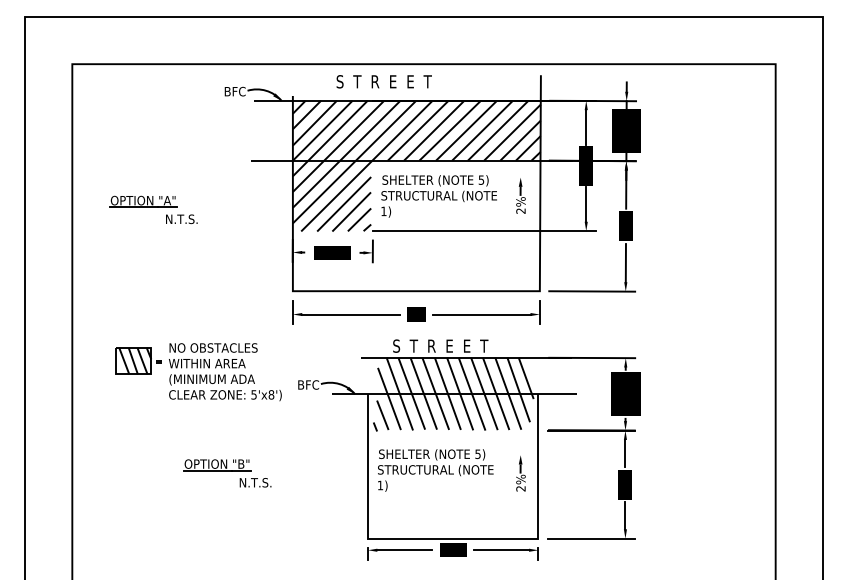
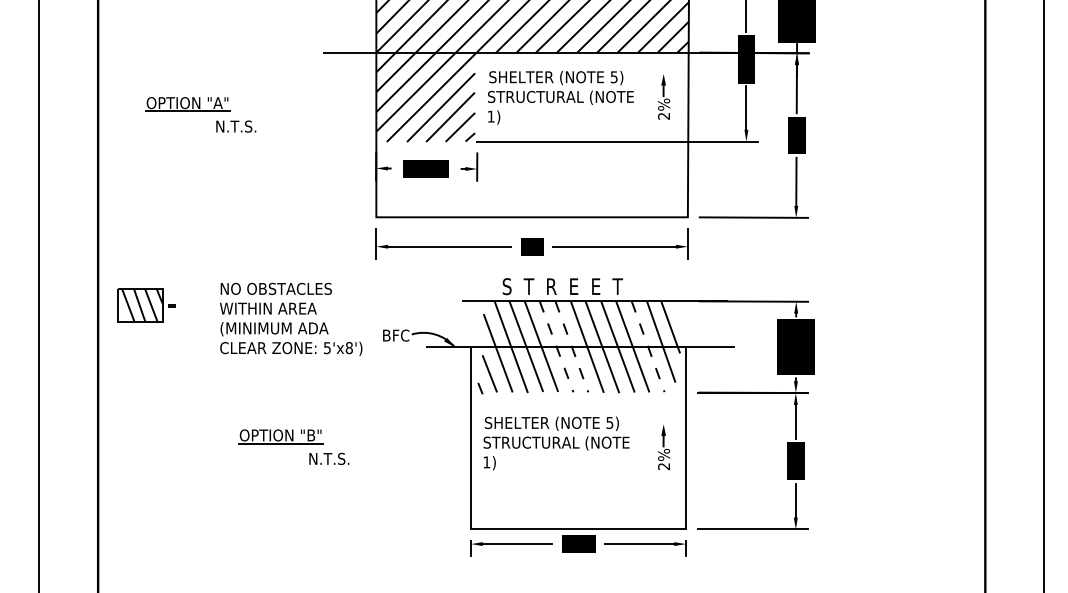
part: (138, 360) -> (146, 304), moved
line: (435, 394) -> (556, 347), solid -> dashed
line: (448, 394) -> (572, 347), solid -> dashed
line: (508, 394) -> (648, 347), solid -> dashed

